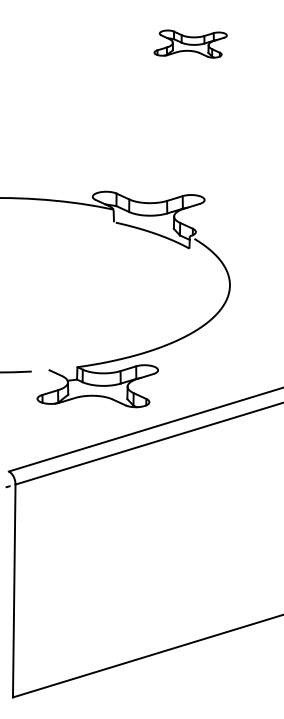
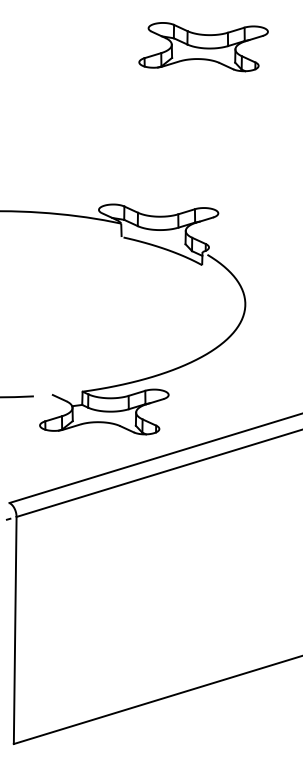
part: (190, 43) -> (203, 46), size x1.67

